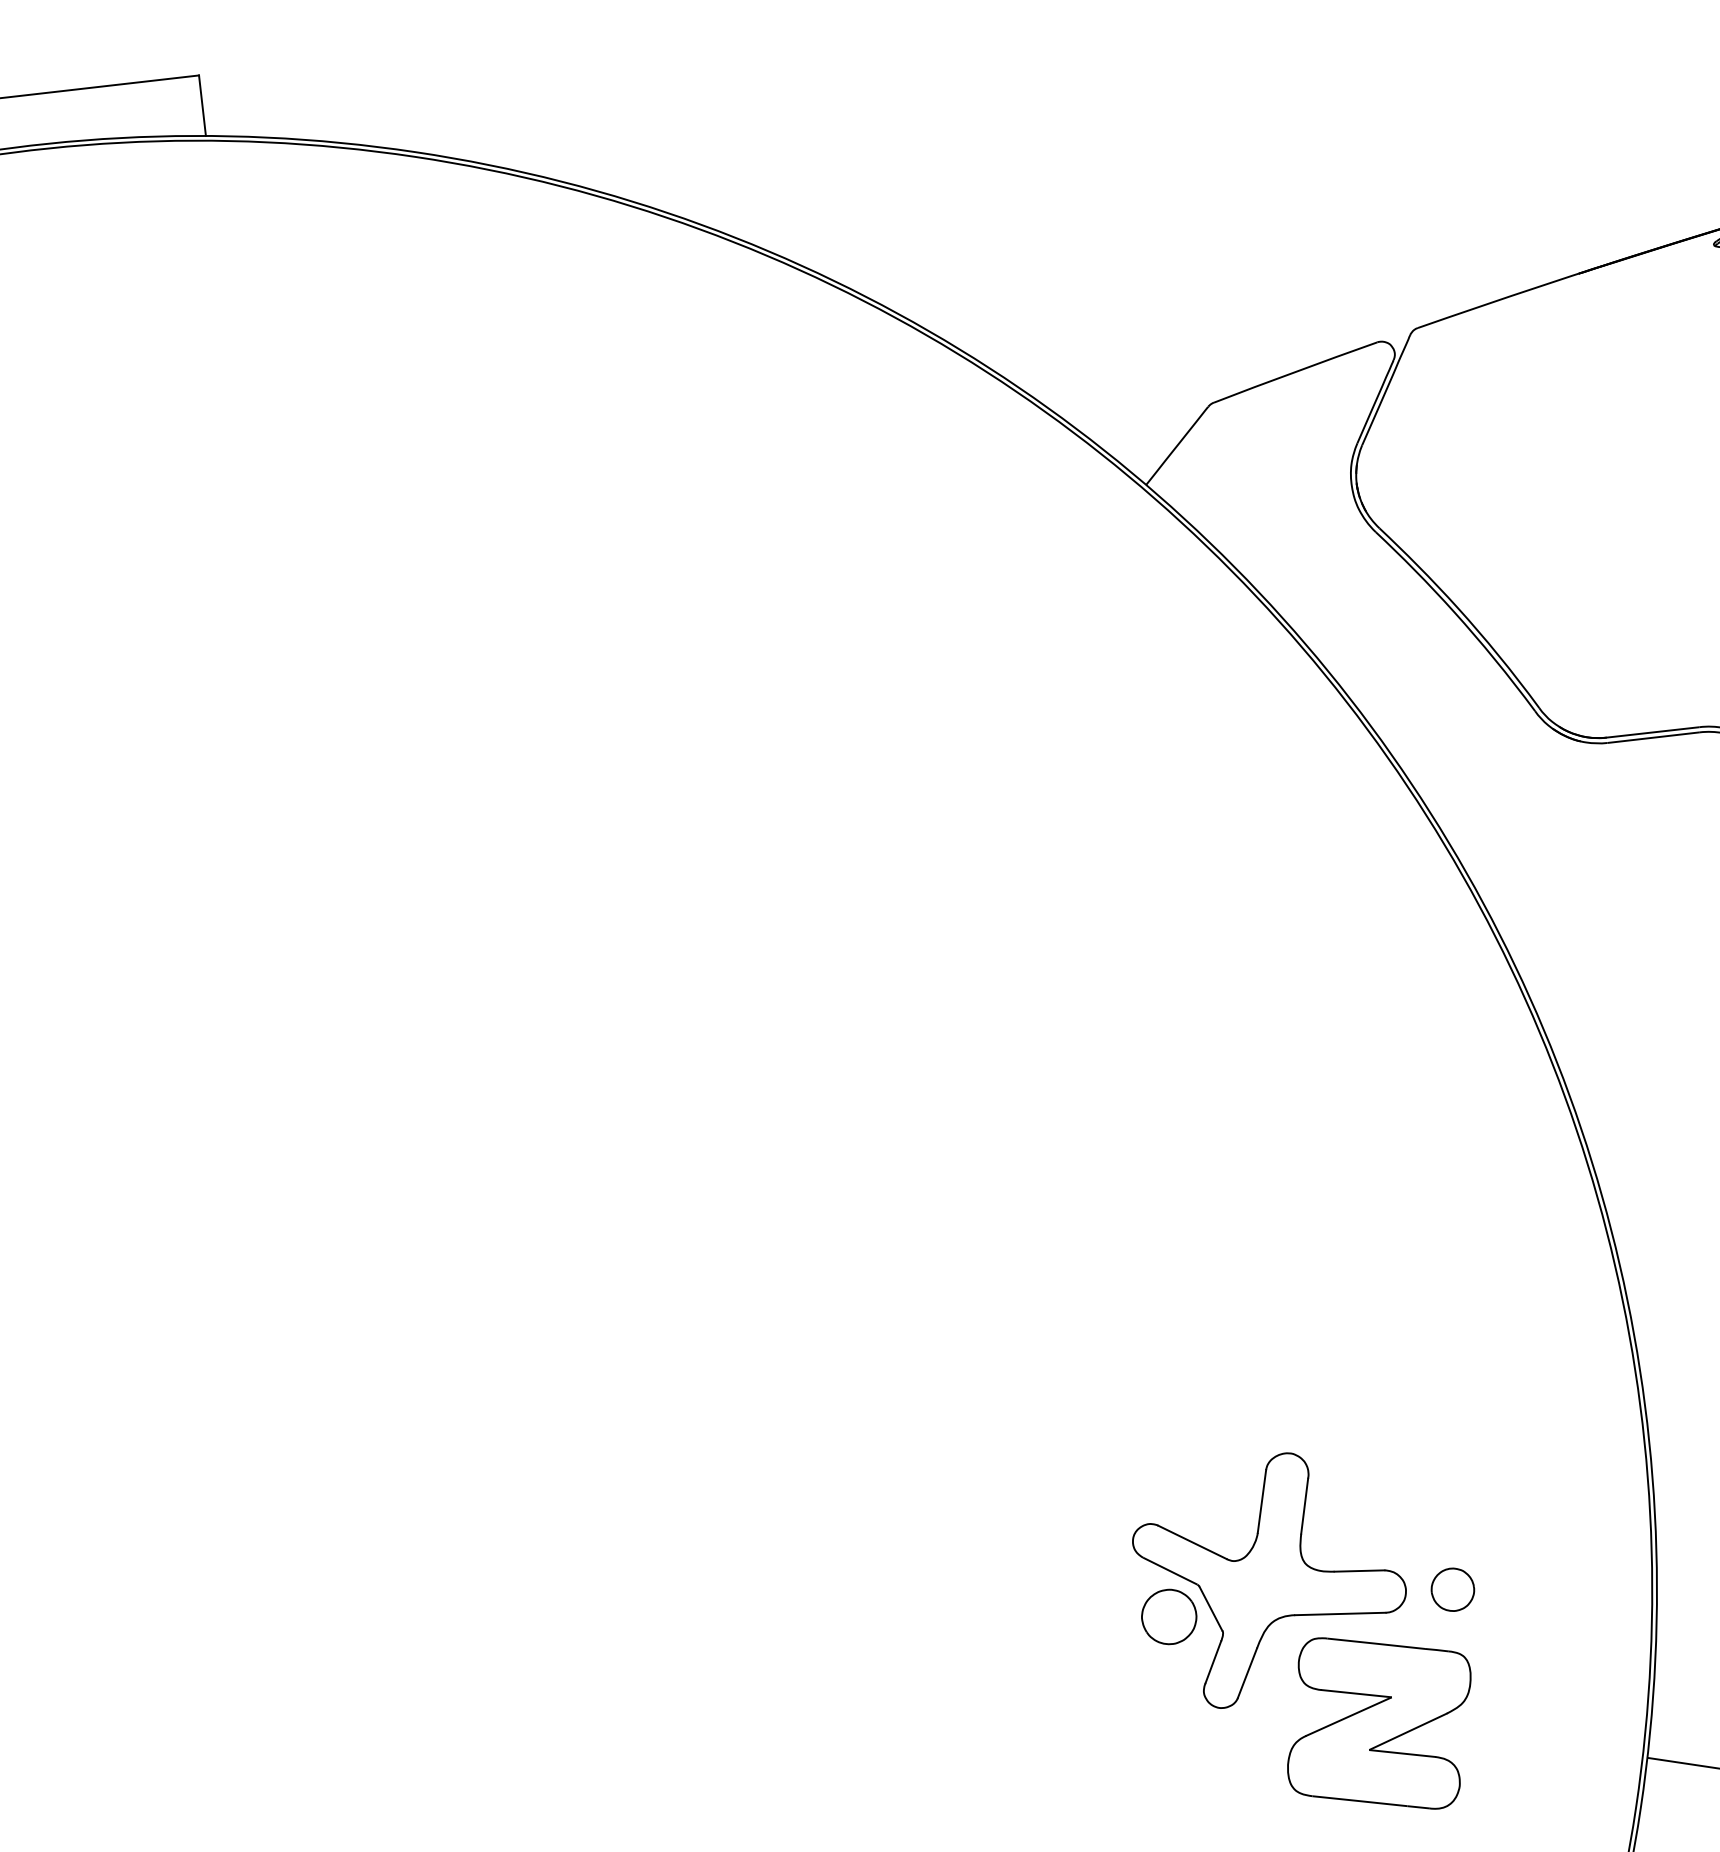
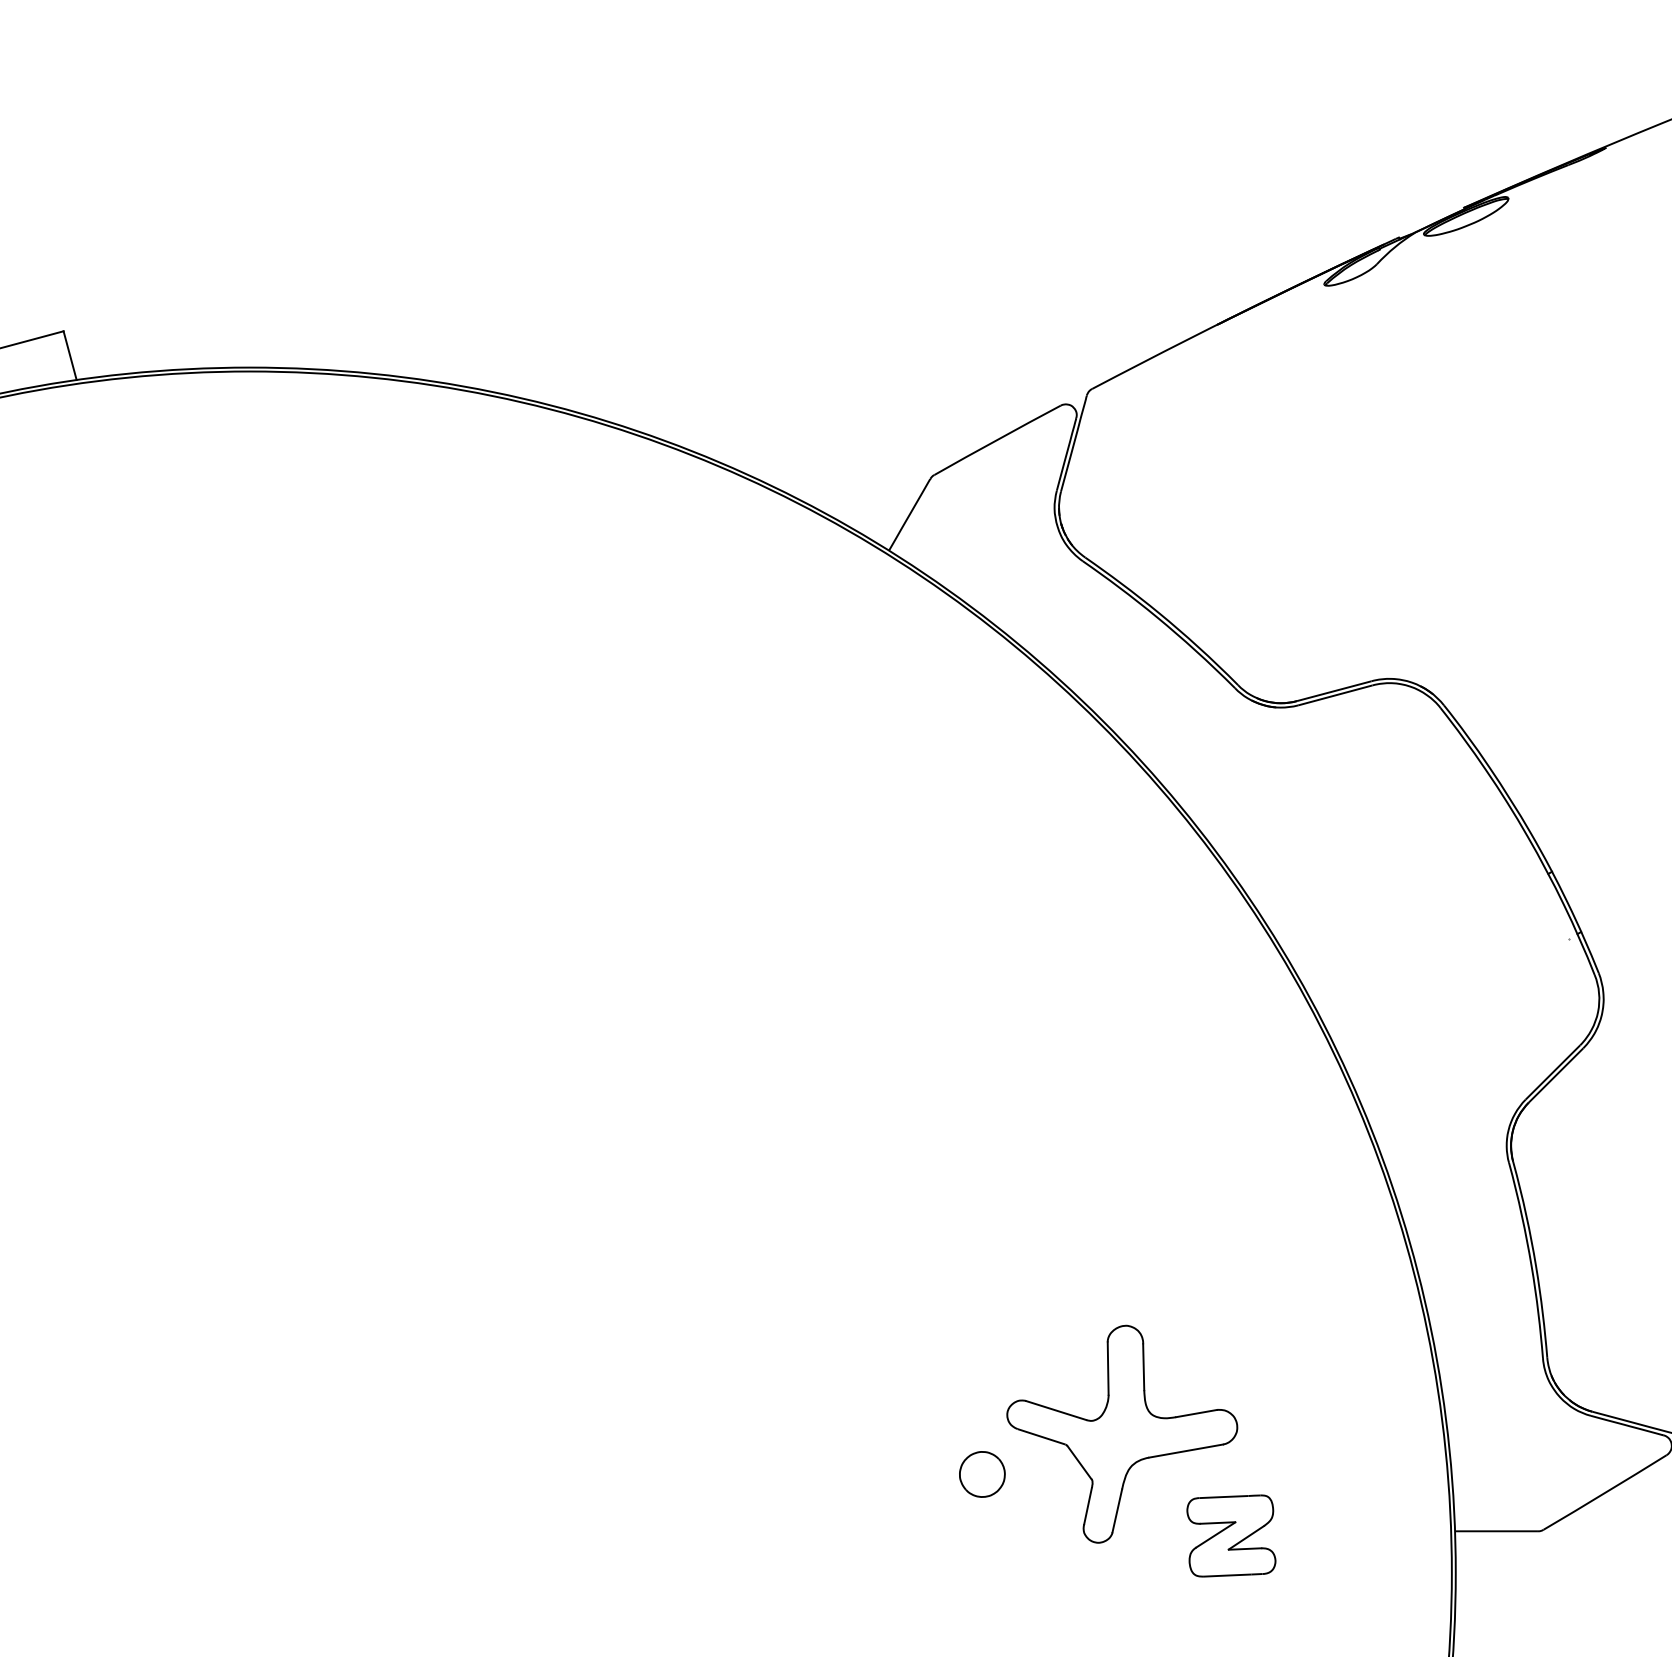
part: (1451, 1589) -> (1274, 1417), removed
part: (1169, 1617) -> (982, 1474), moved
part: (1379, 1722) -> (1231, 1535), size x0.6

